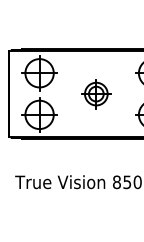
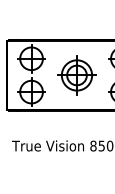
part: (95, 94) -> (76, 75), size x1.67

